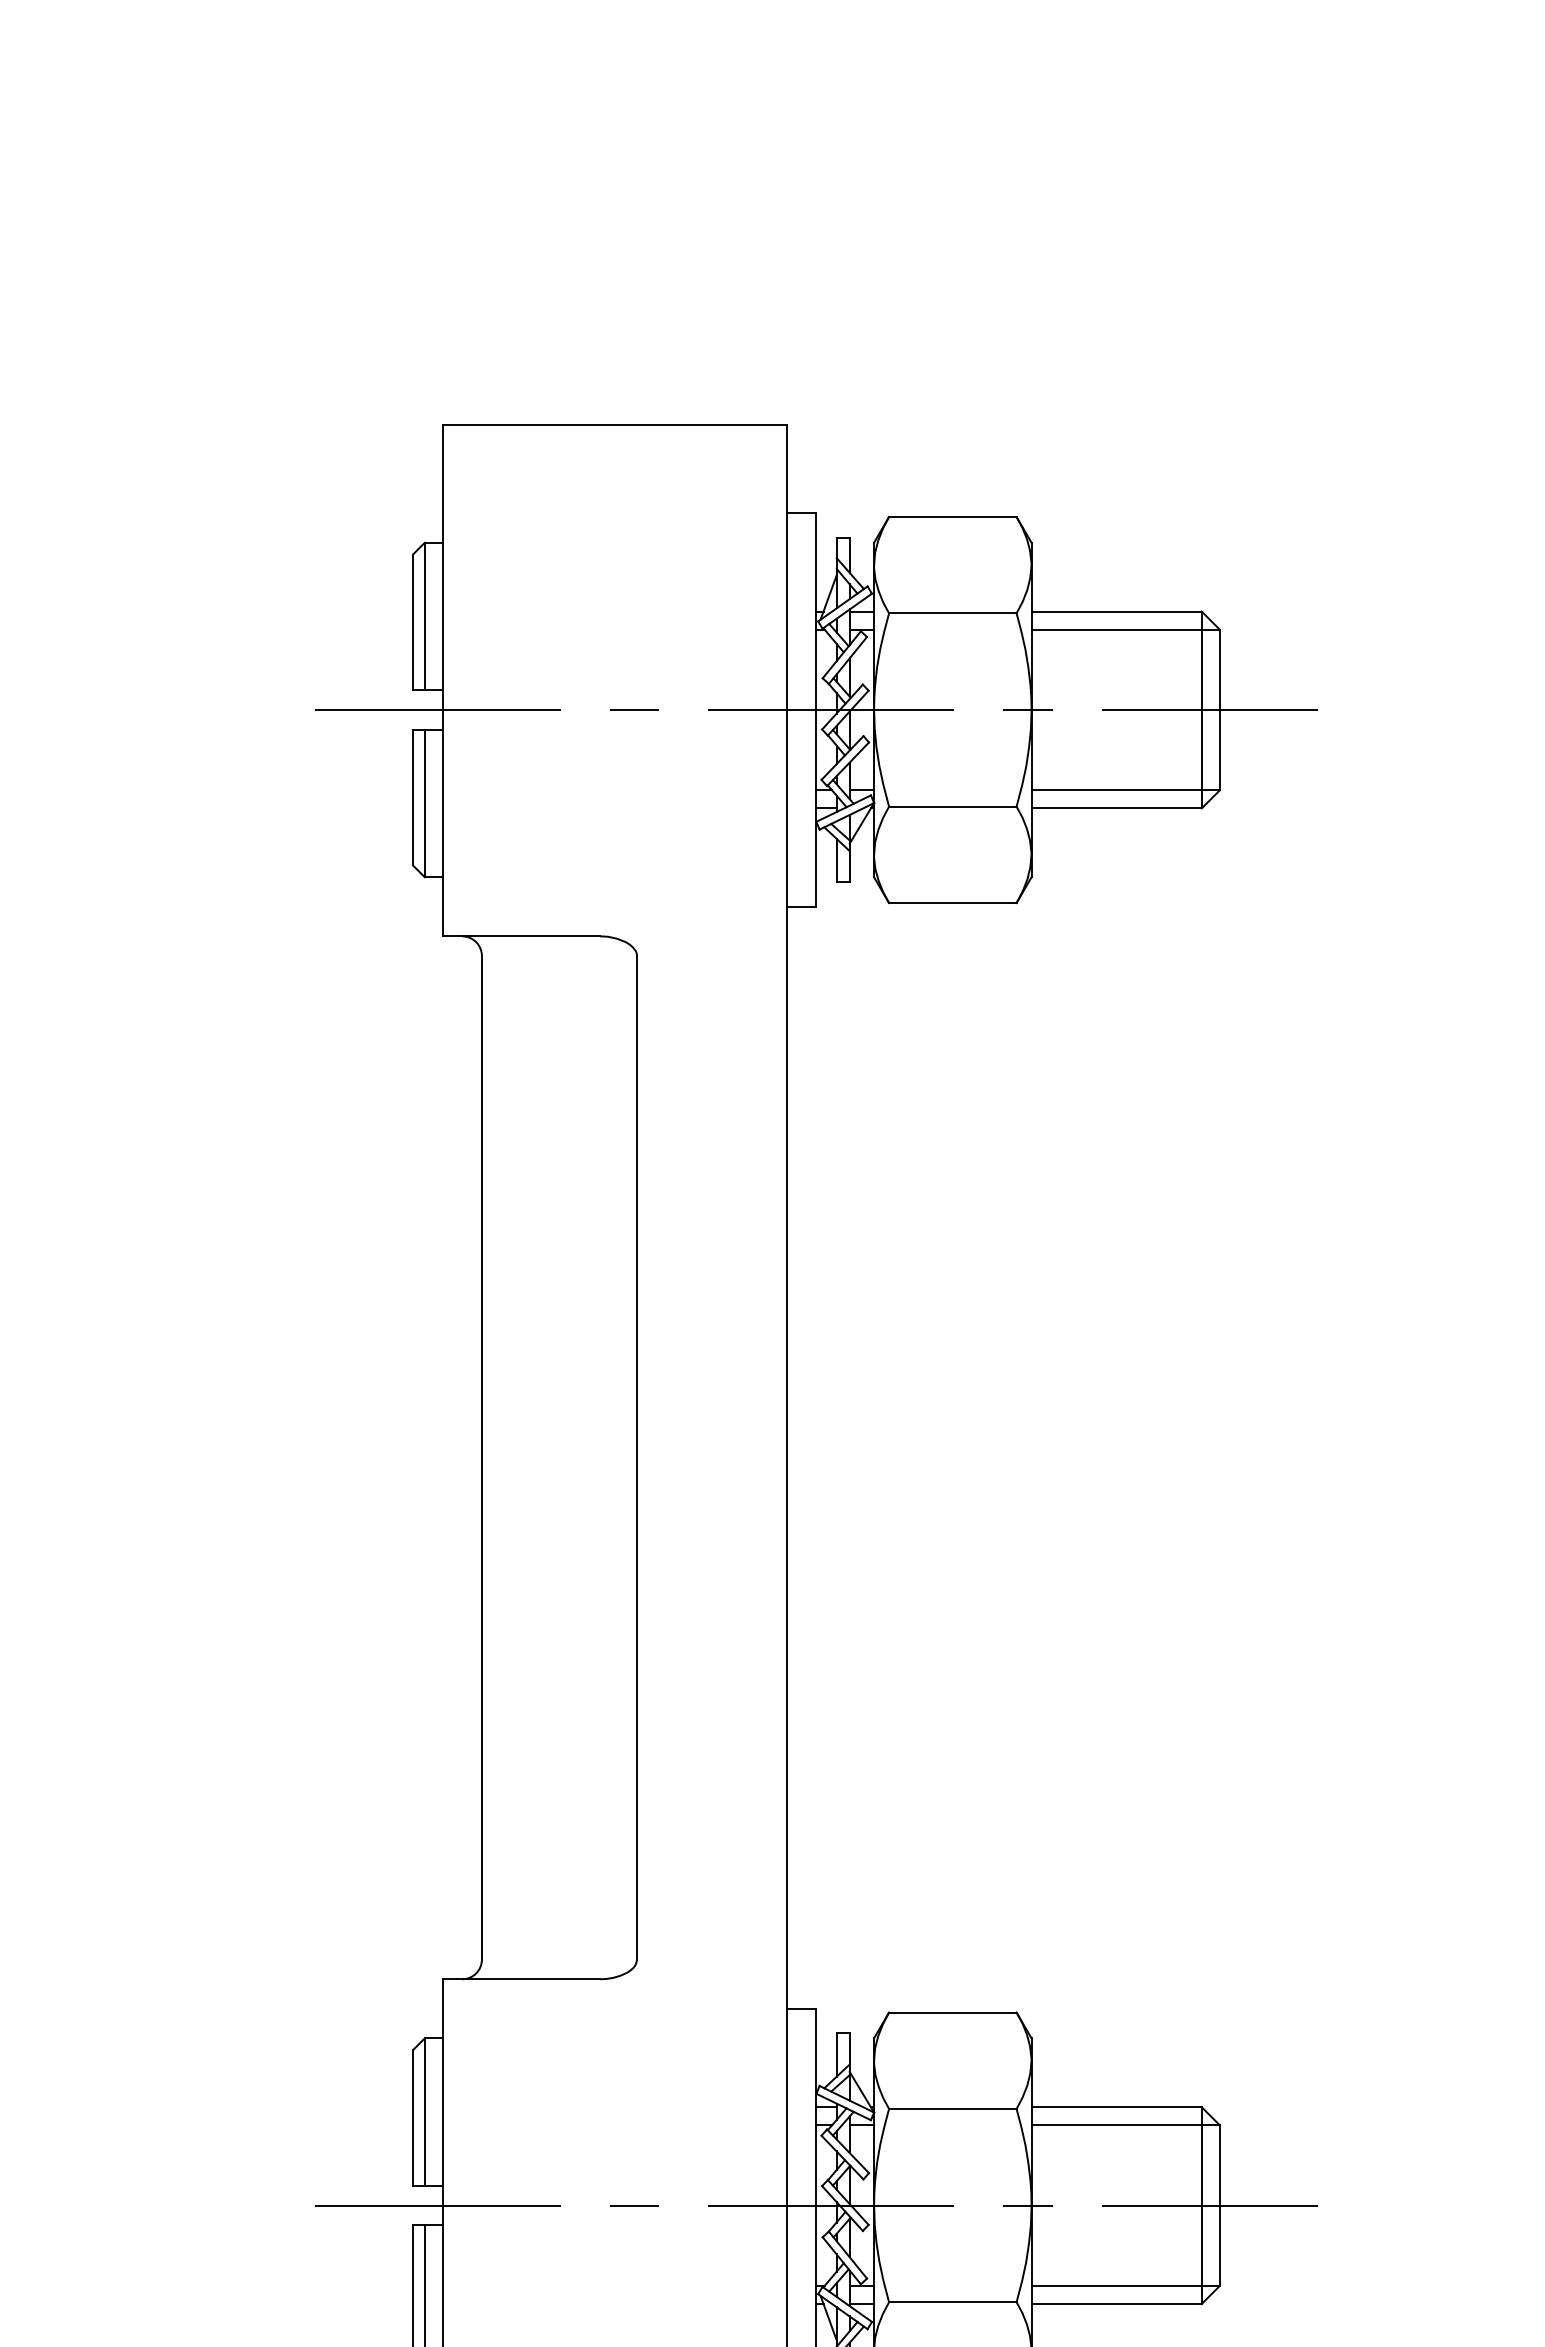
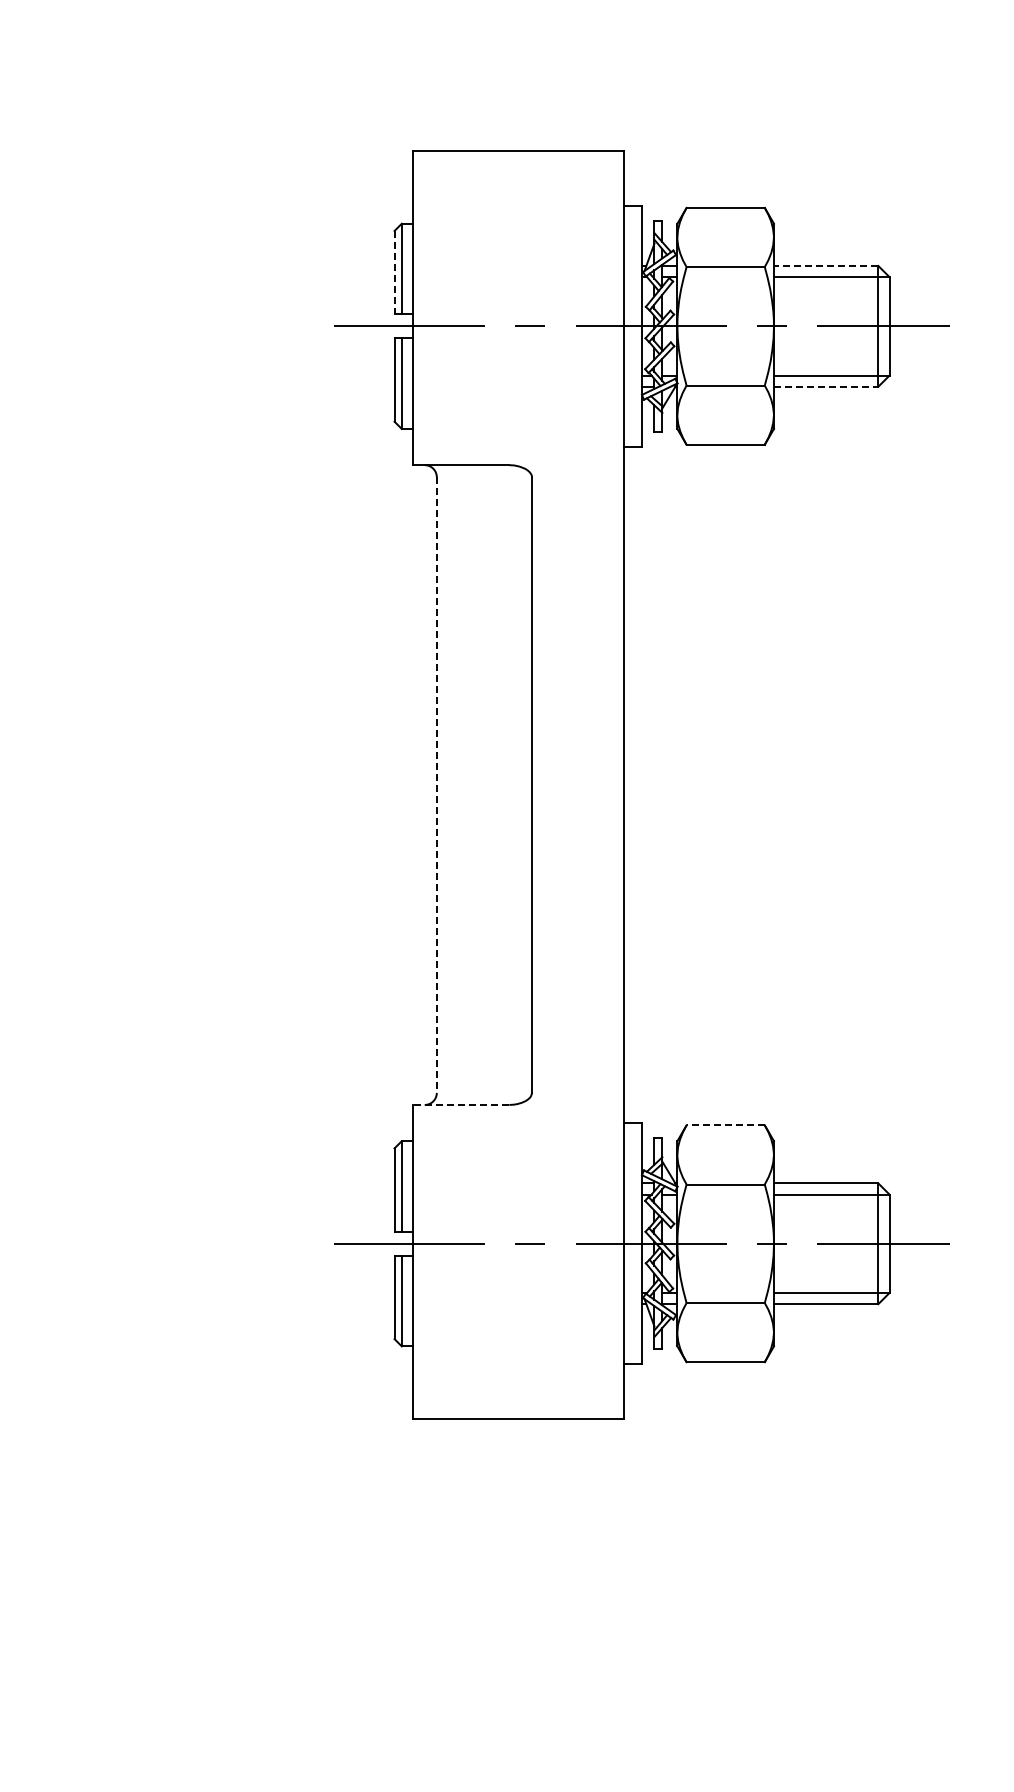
line: (1115, 612) -> (825, 266), solid -> dashed
line: (412, 622) -> (394, 272), solid -> dashed
line: (1117, 808) -> (826, 386), solid -> dashed
line: (481, 1458) -> (436, 785), solid -> dashed
line: (520, 1978) -> (460, 1104), solid -> dashed
line: (952, 2012) -> (725, 1125), solid -> dashed

